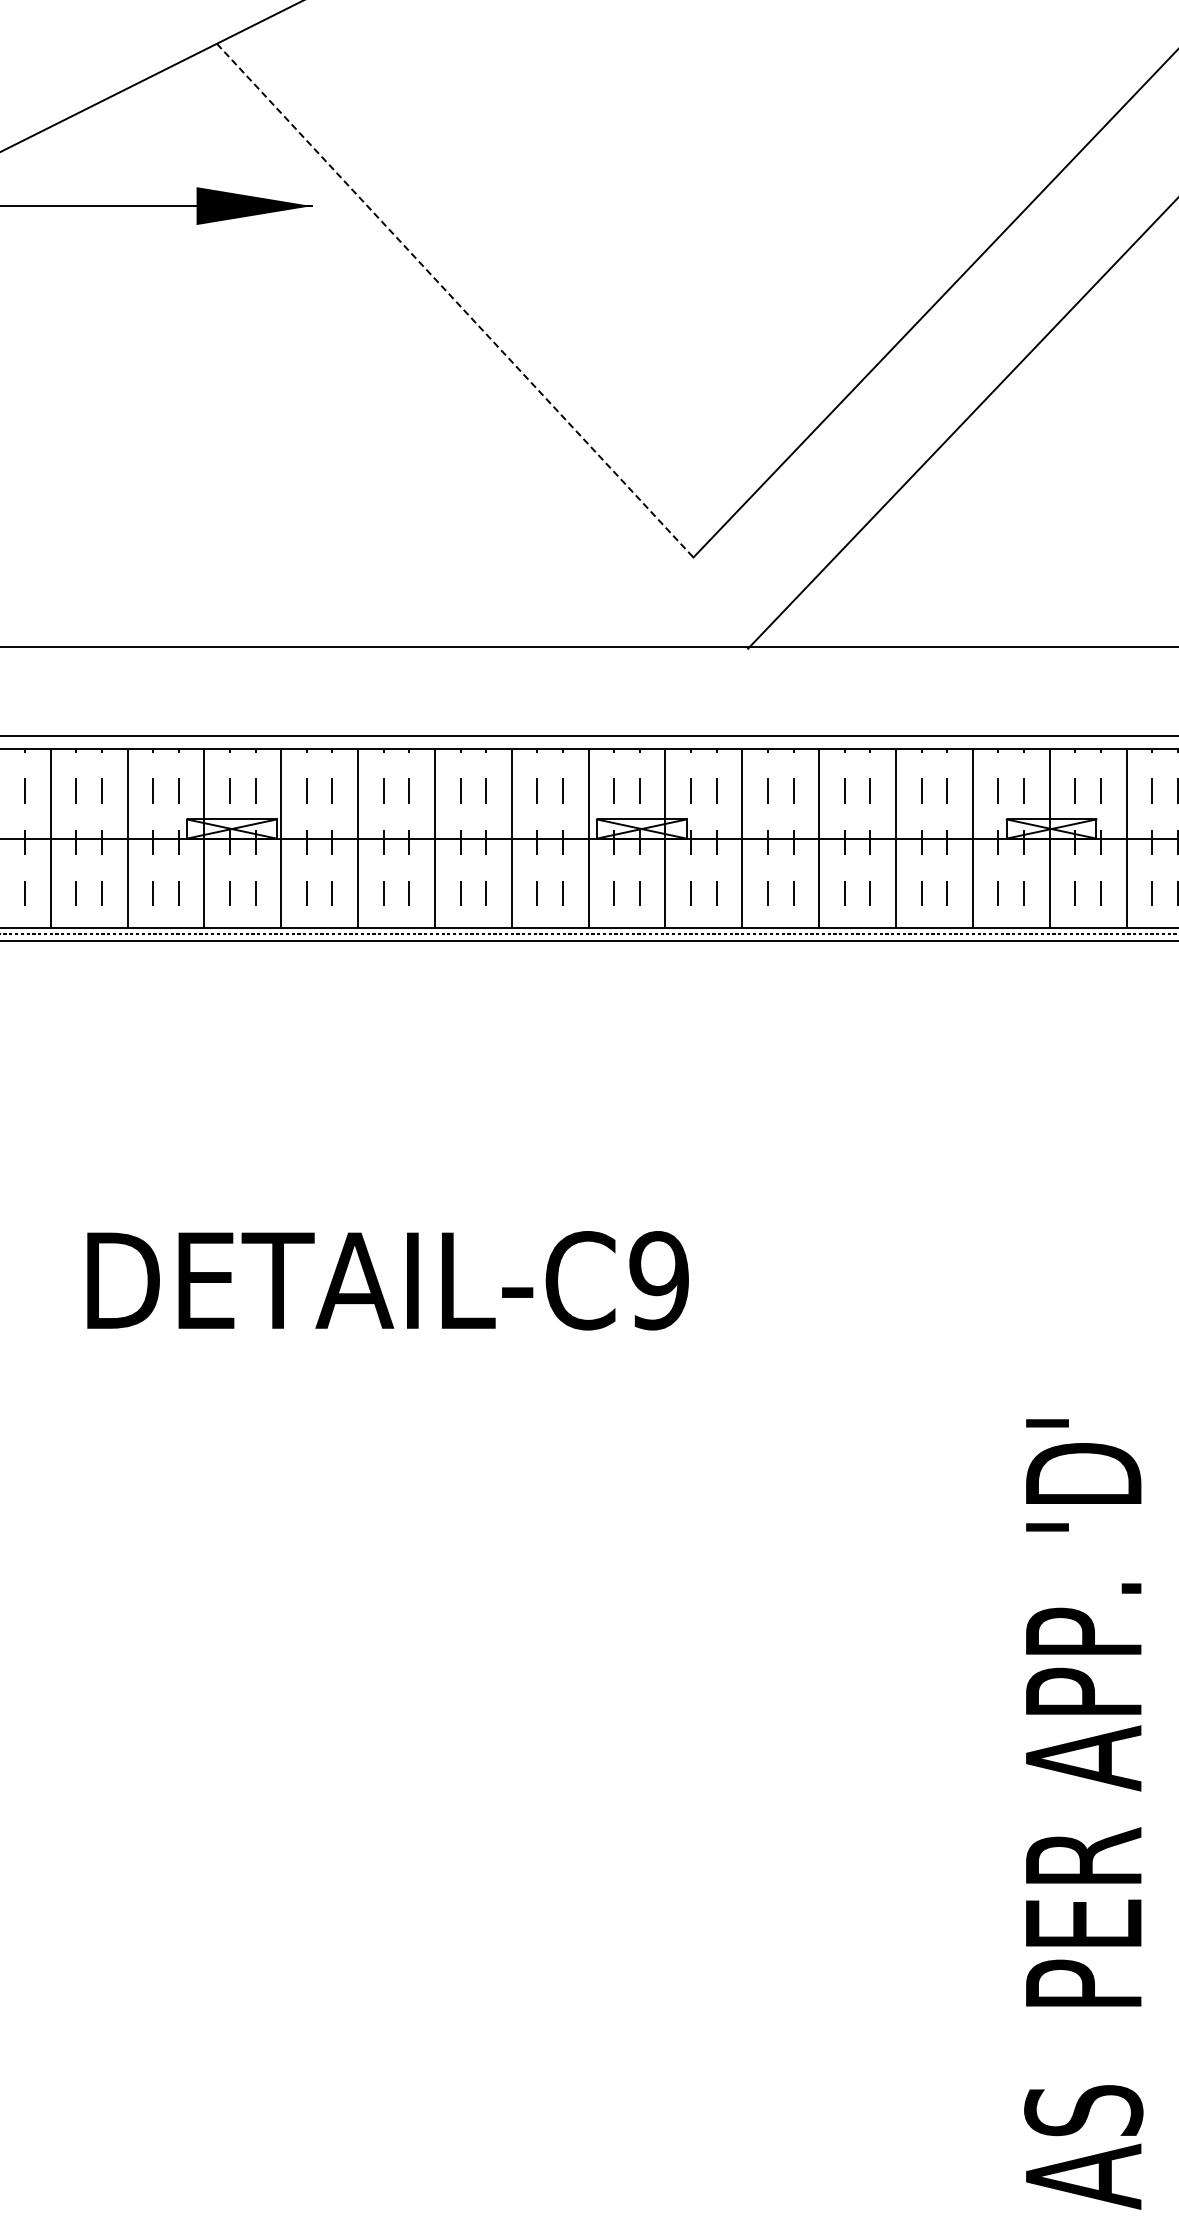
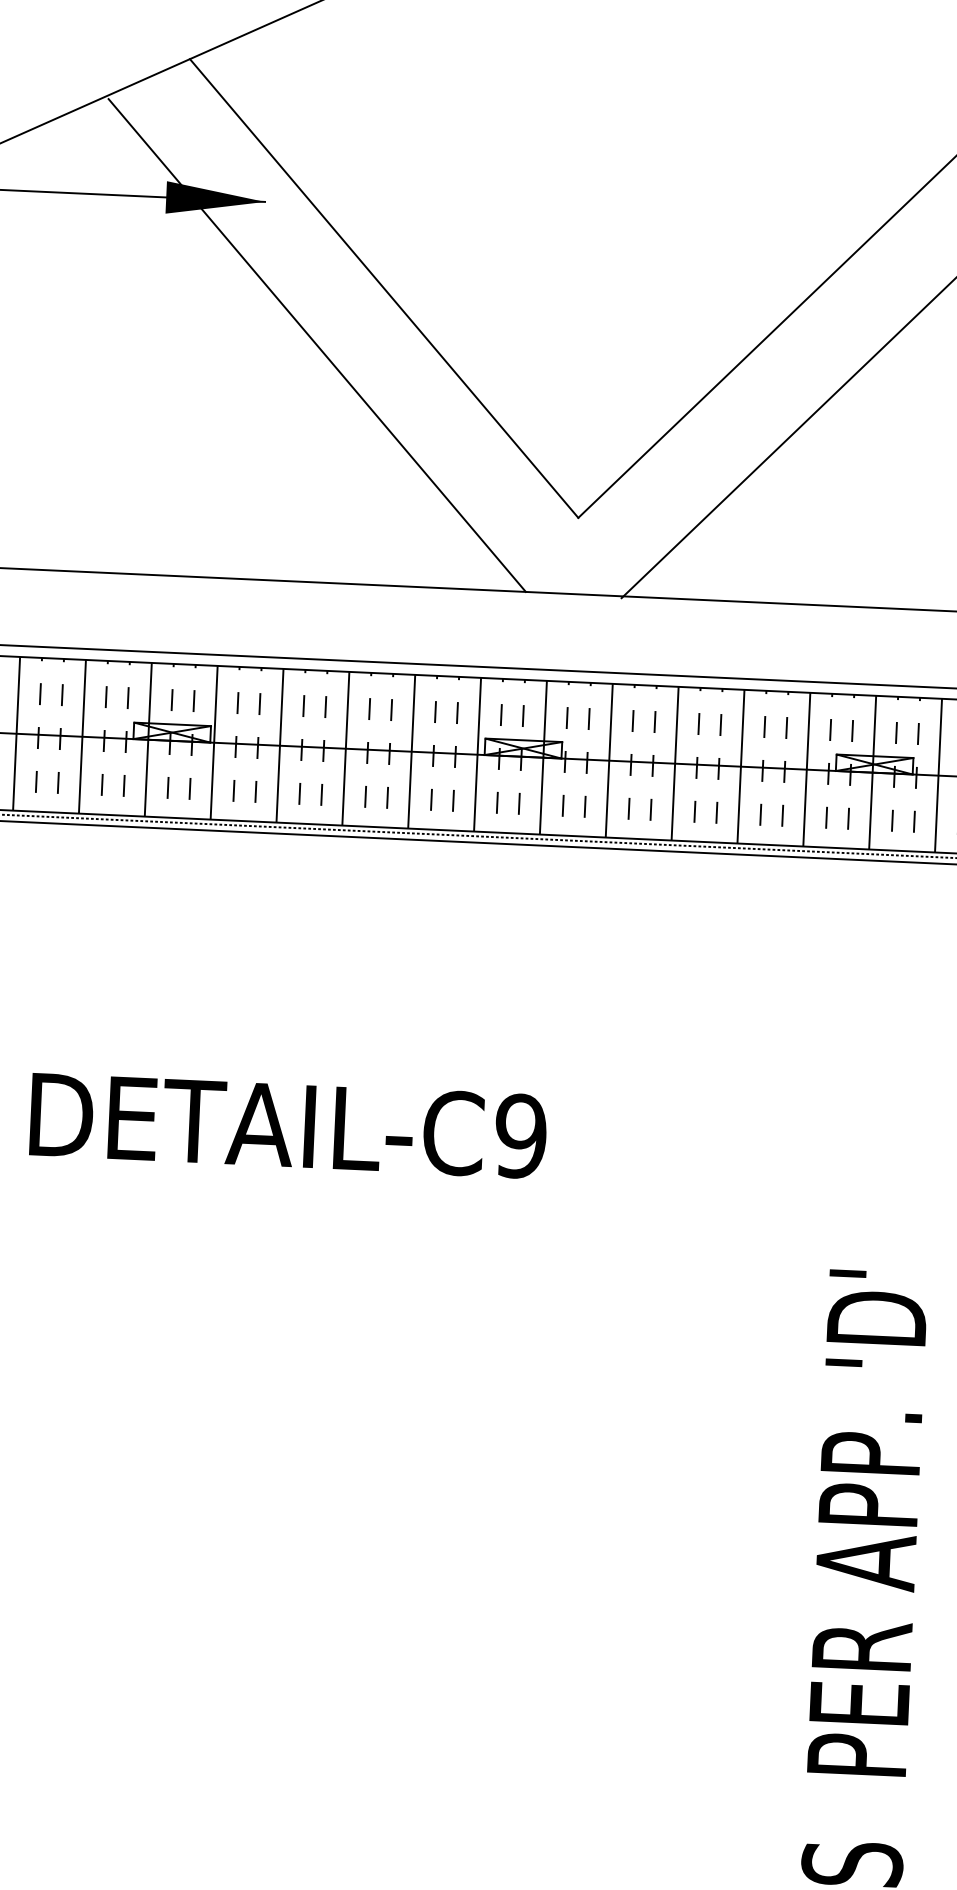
line: (455, 301) -> (384, 289), dashed -> solid
line: (380, 370) -> (317, 345), added

